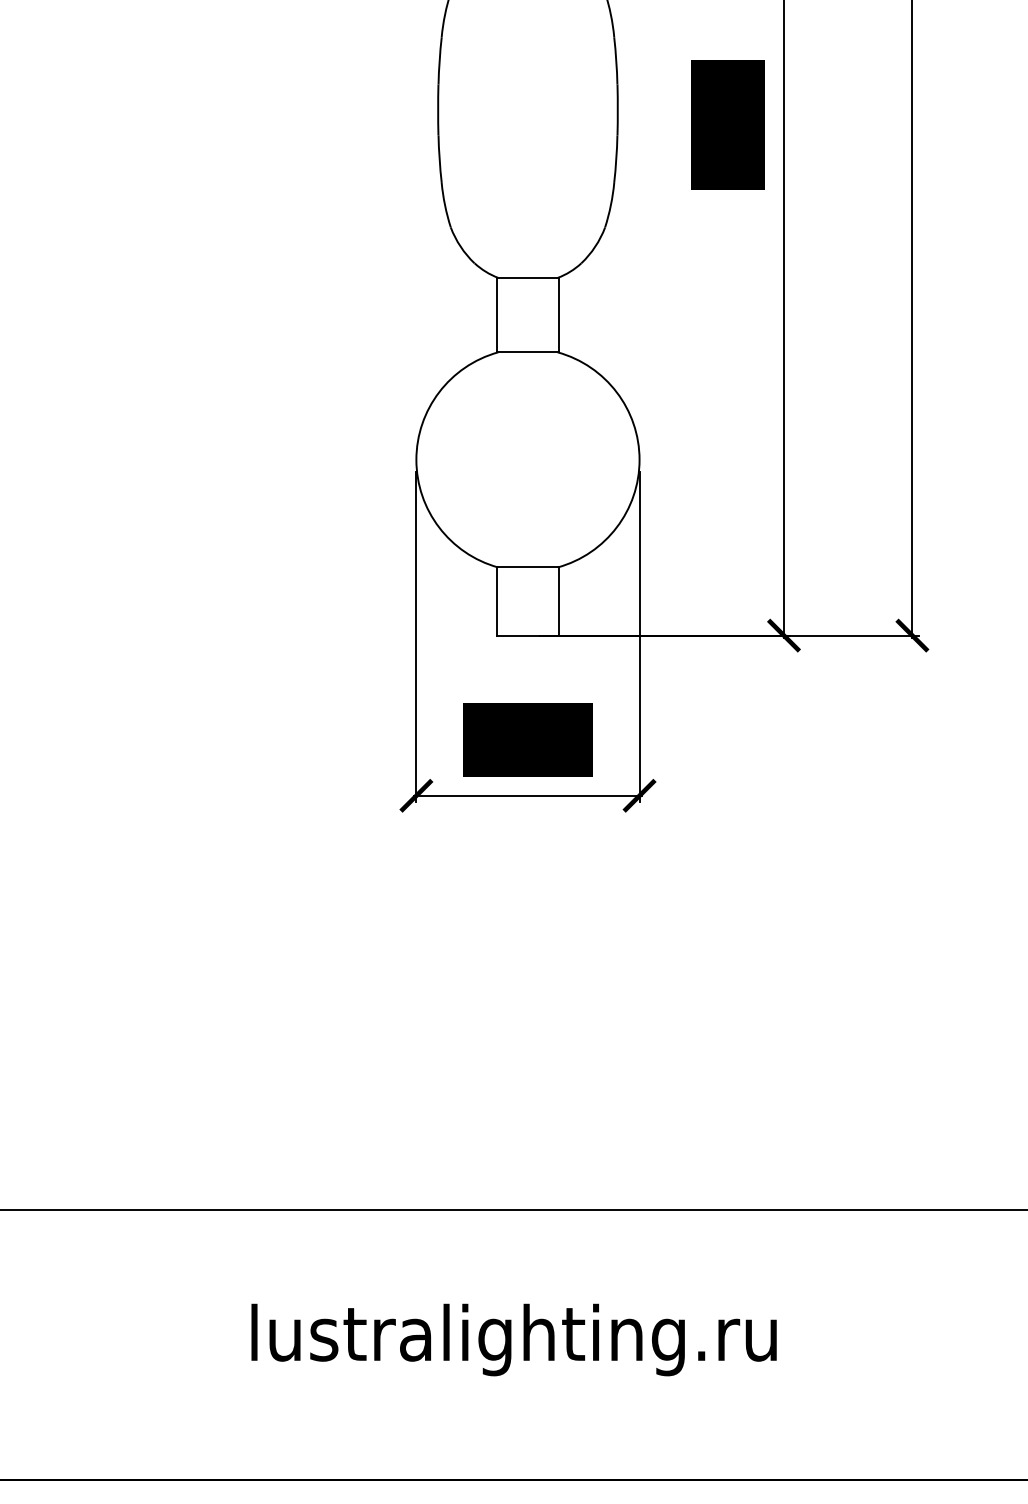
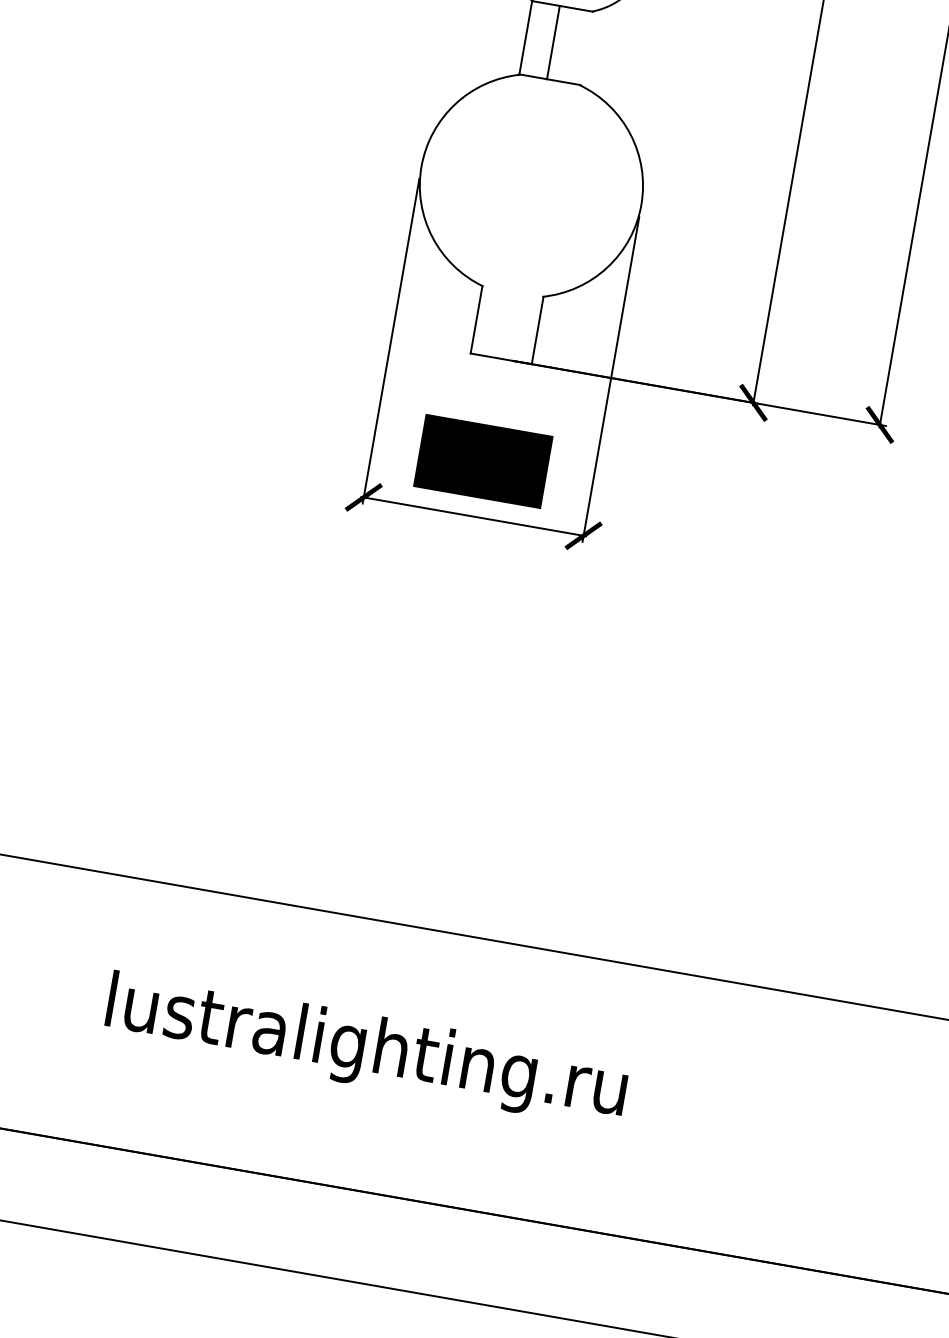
line: (558, 314) -> (553, 41), moved
line: (527, 567) -> (512, 291), removed

